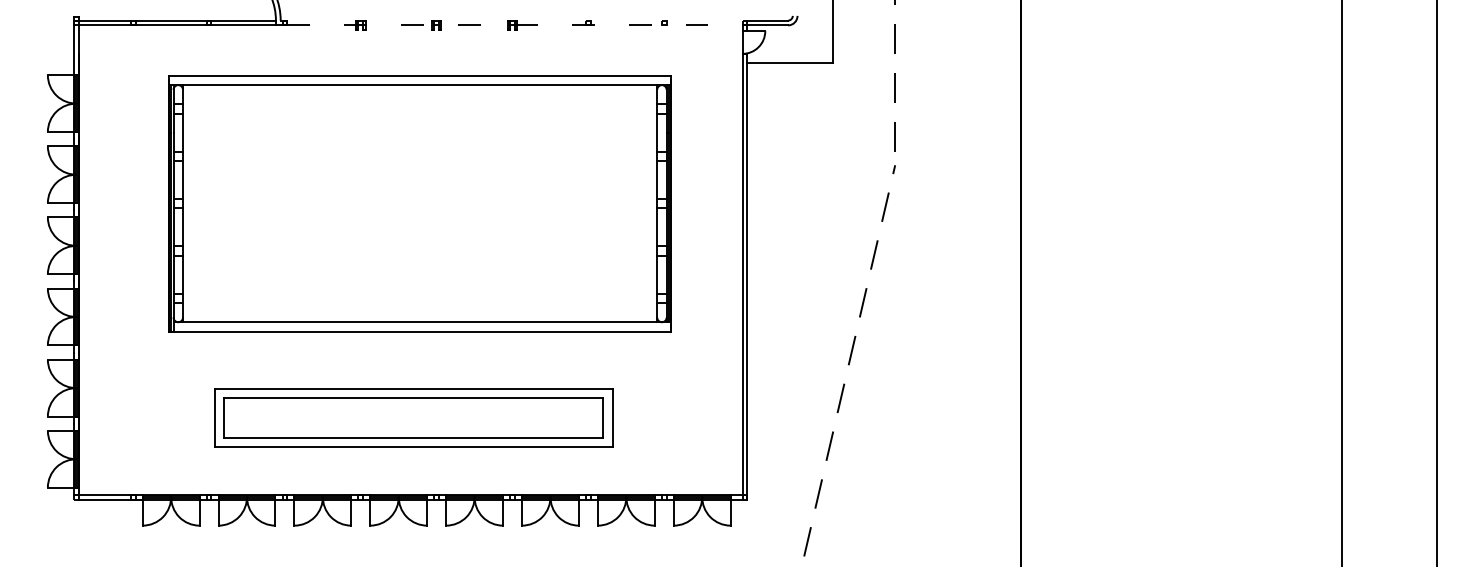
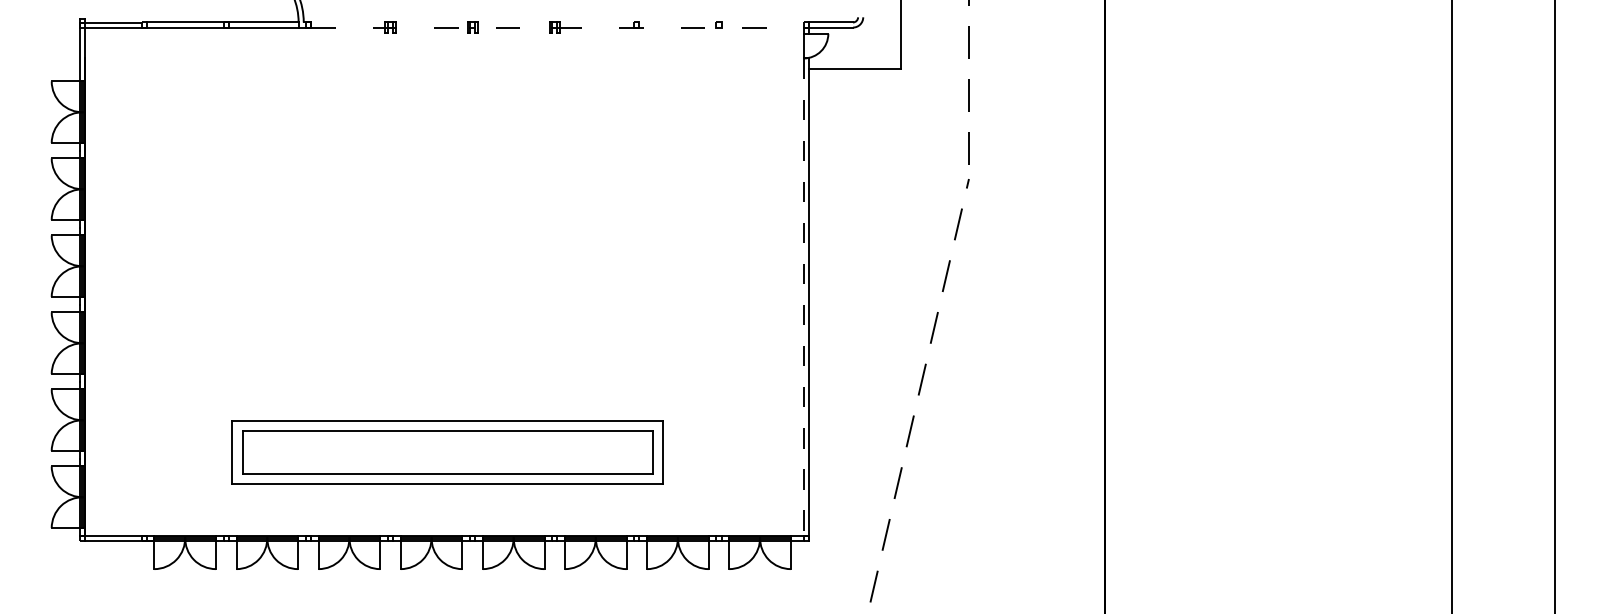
part: (419, 203) -> (454, 220), removed
line: (742, 274) -> (803, 297), solid -> dashed

